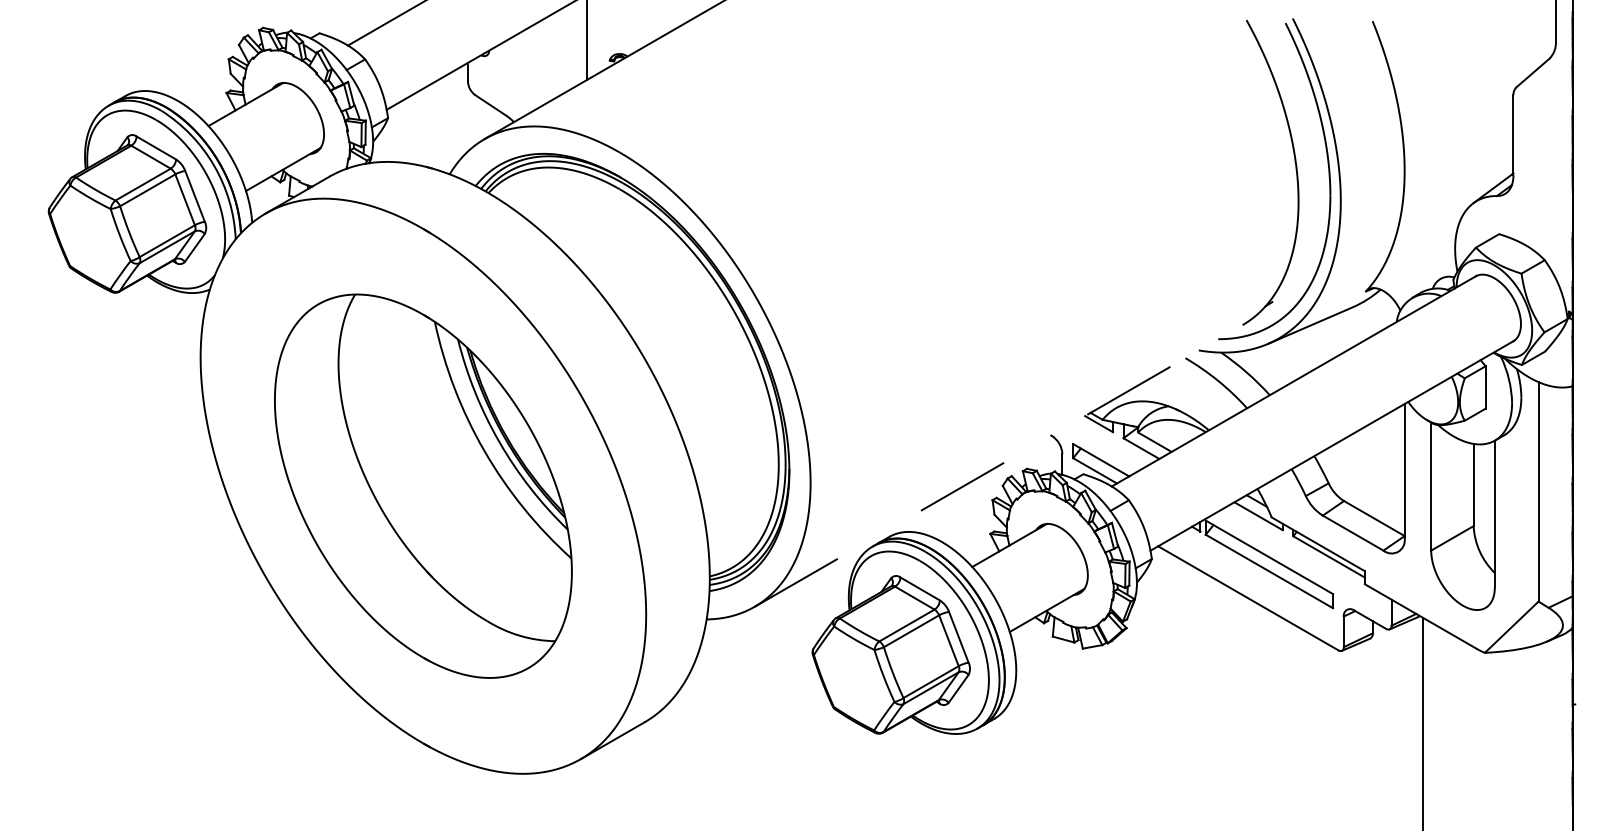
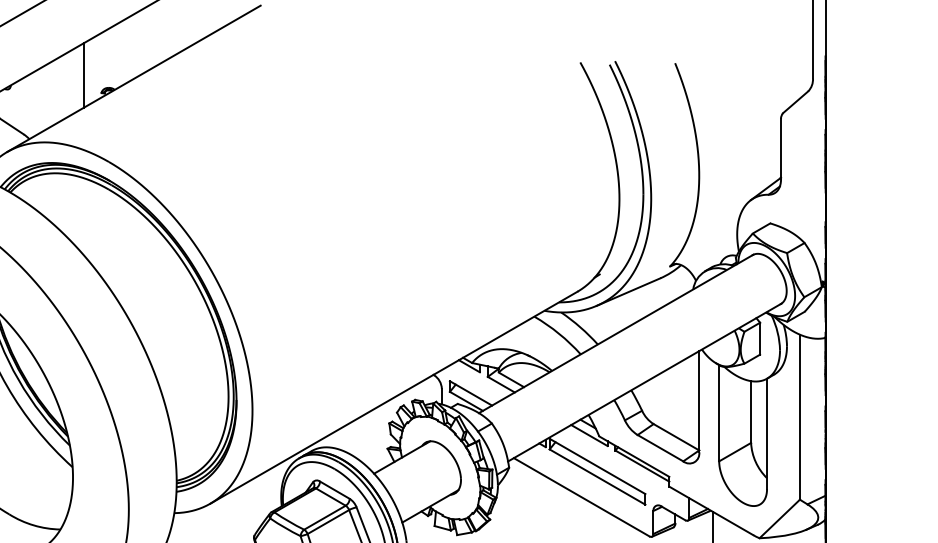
line: (998, 465) -> (393, 397), dashed -> solid

